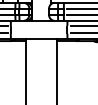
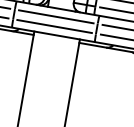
line: (38, 26) -> (55, 16), added
line: (38, 33) -> (53, 26), added

